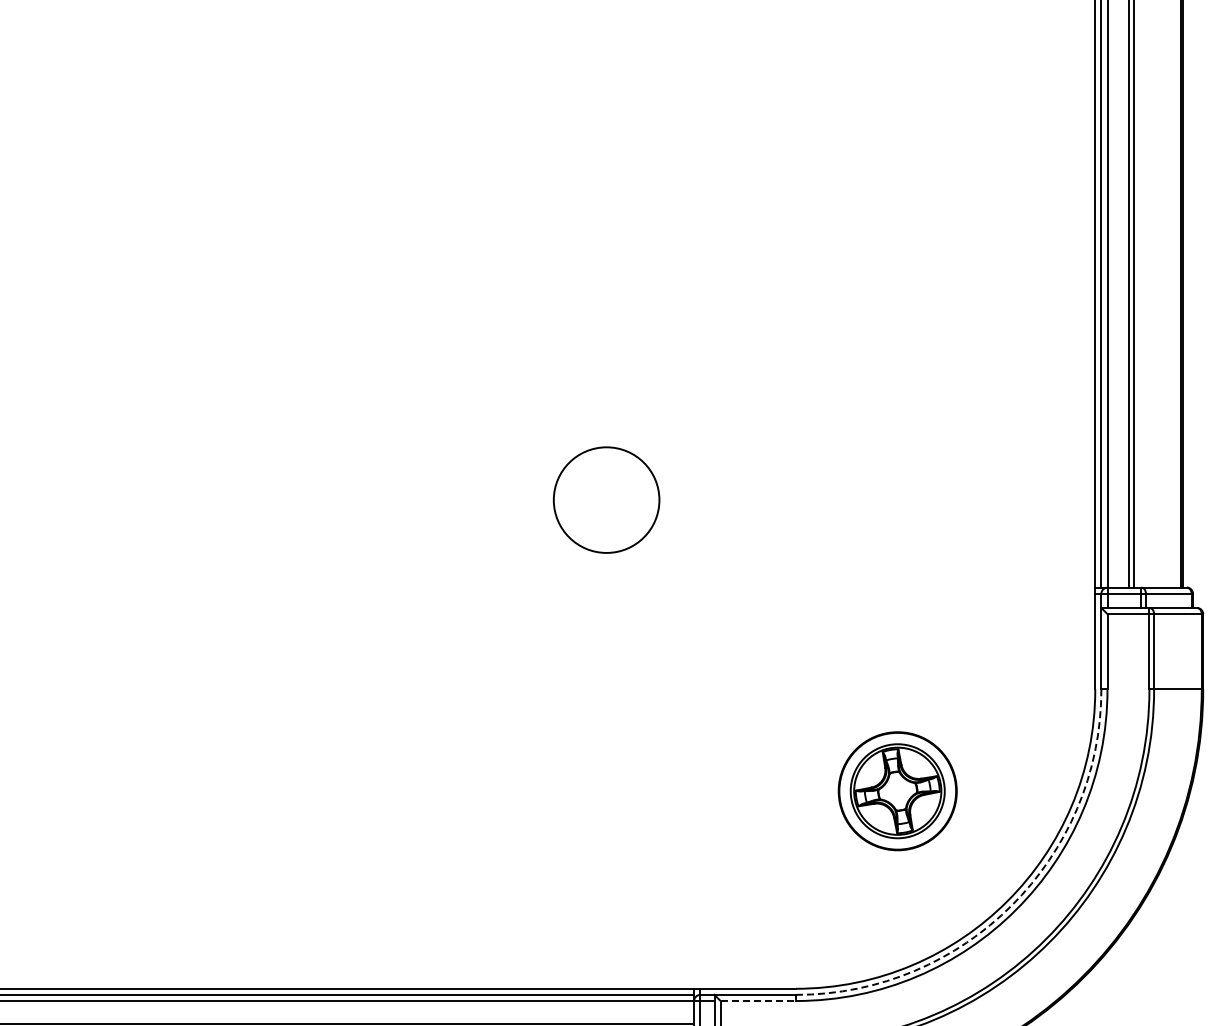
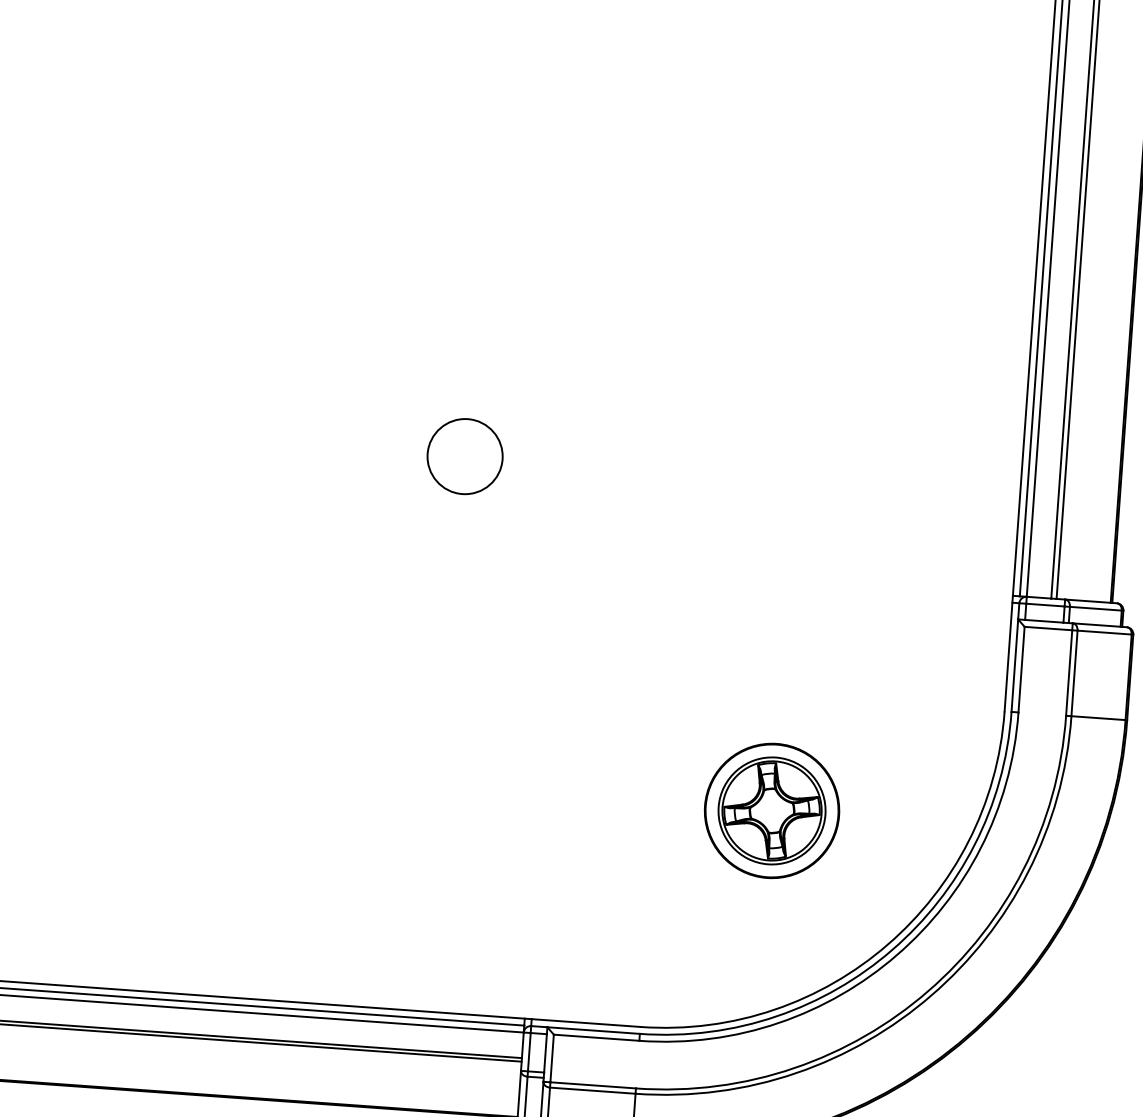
circle: (606, 499) -> (465, 455), size x0.62
arc: (1011, 905) -> (891, 949), dashed -> solid
line: (758, 1001) -> (596, 1038), dashed -> solid

